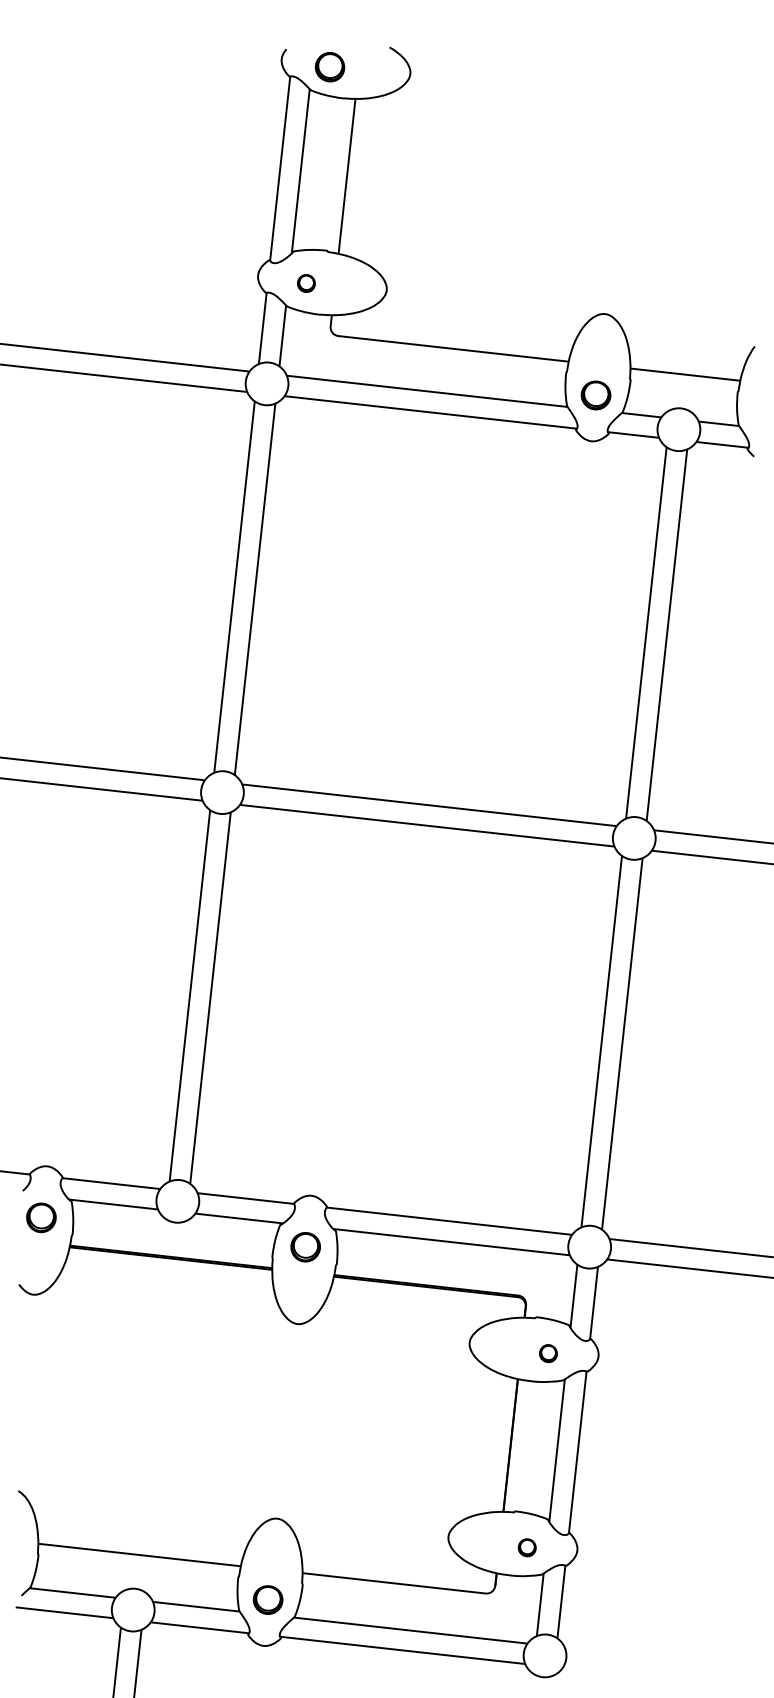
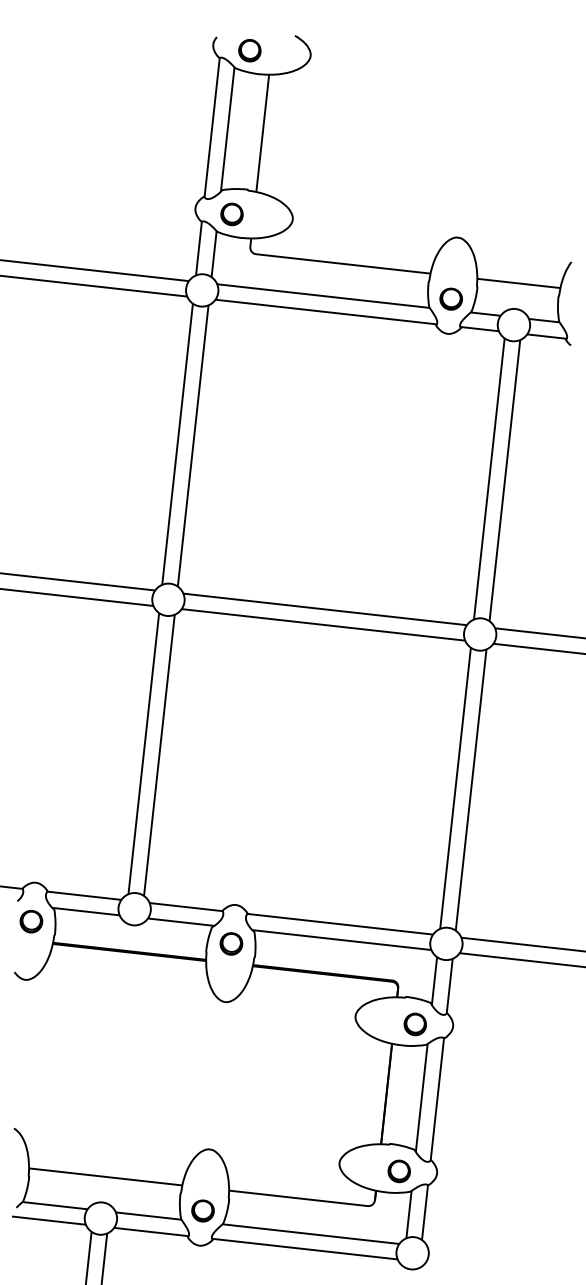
part: (305, 283) -> (231, 214), size x1.67
part: (547, 1353) -> (414, 1024), size x1.67
part: (526, 1547) -> (398, 1171), size x1.67

